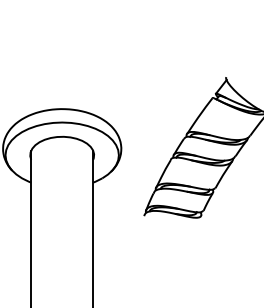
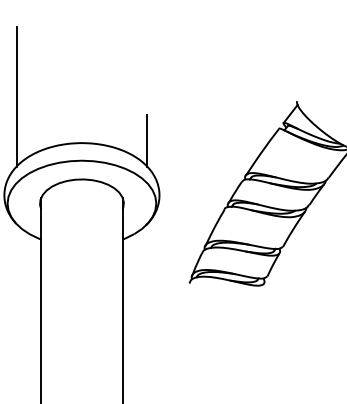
line: (12, 73) -> (16, 96), added
line: (112, 107) -> (147, 140), added

